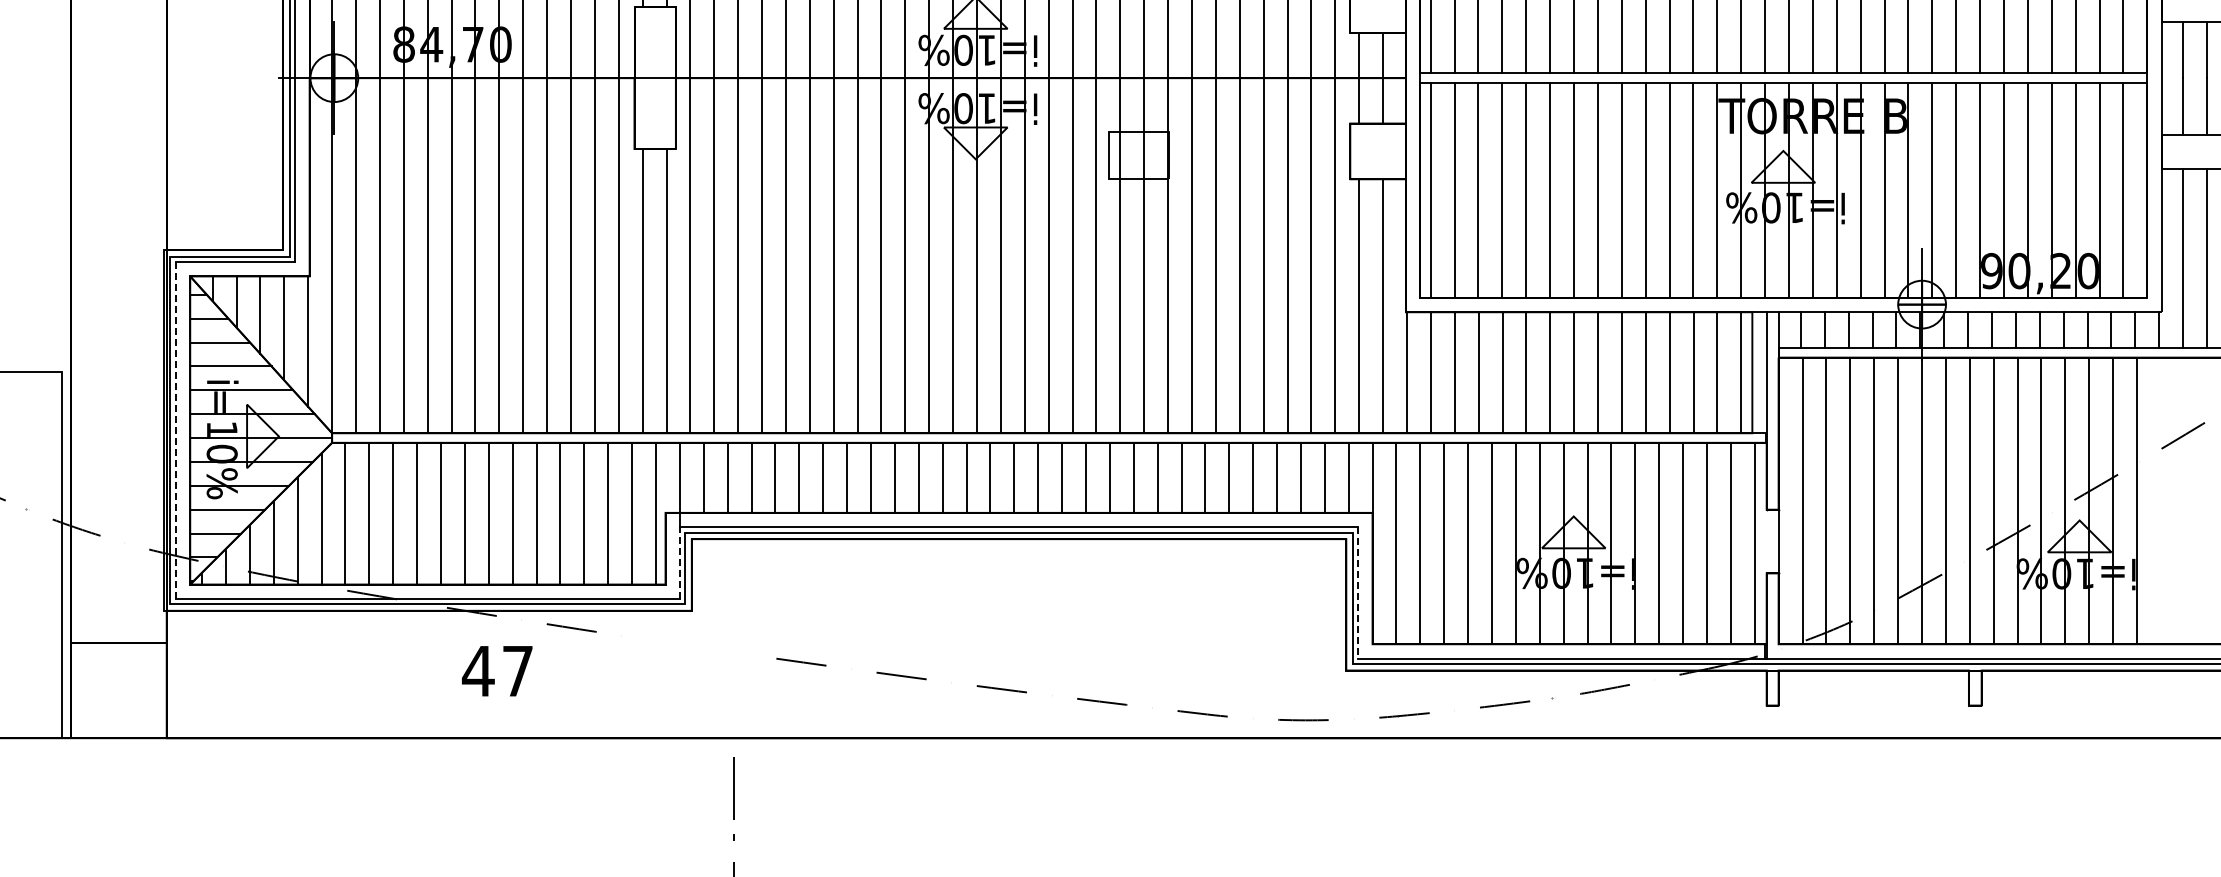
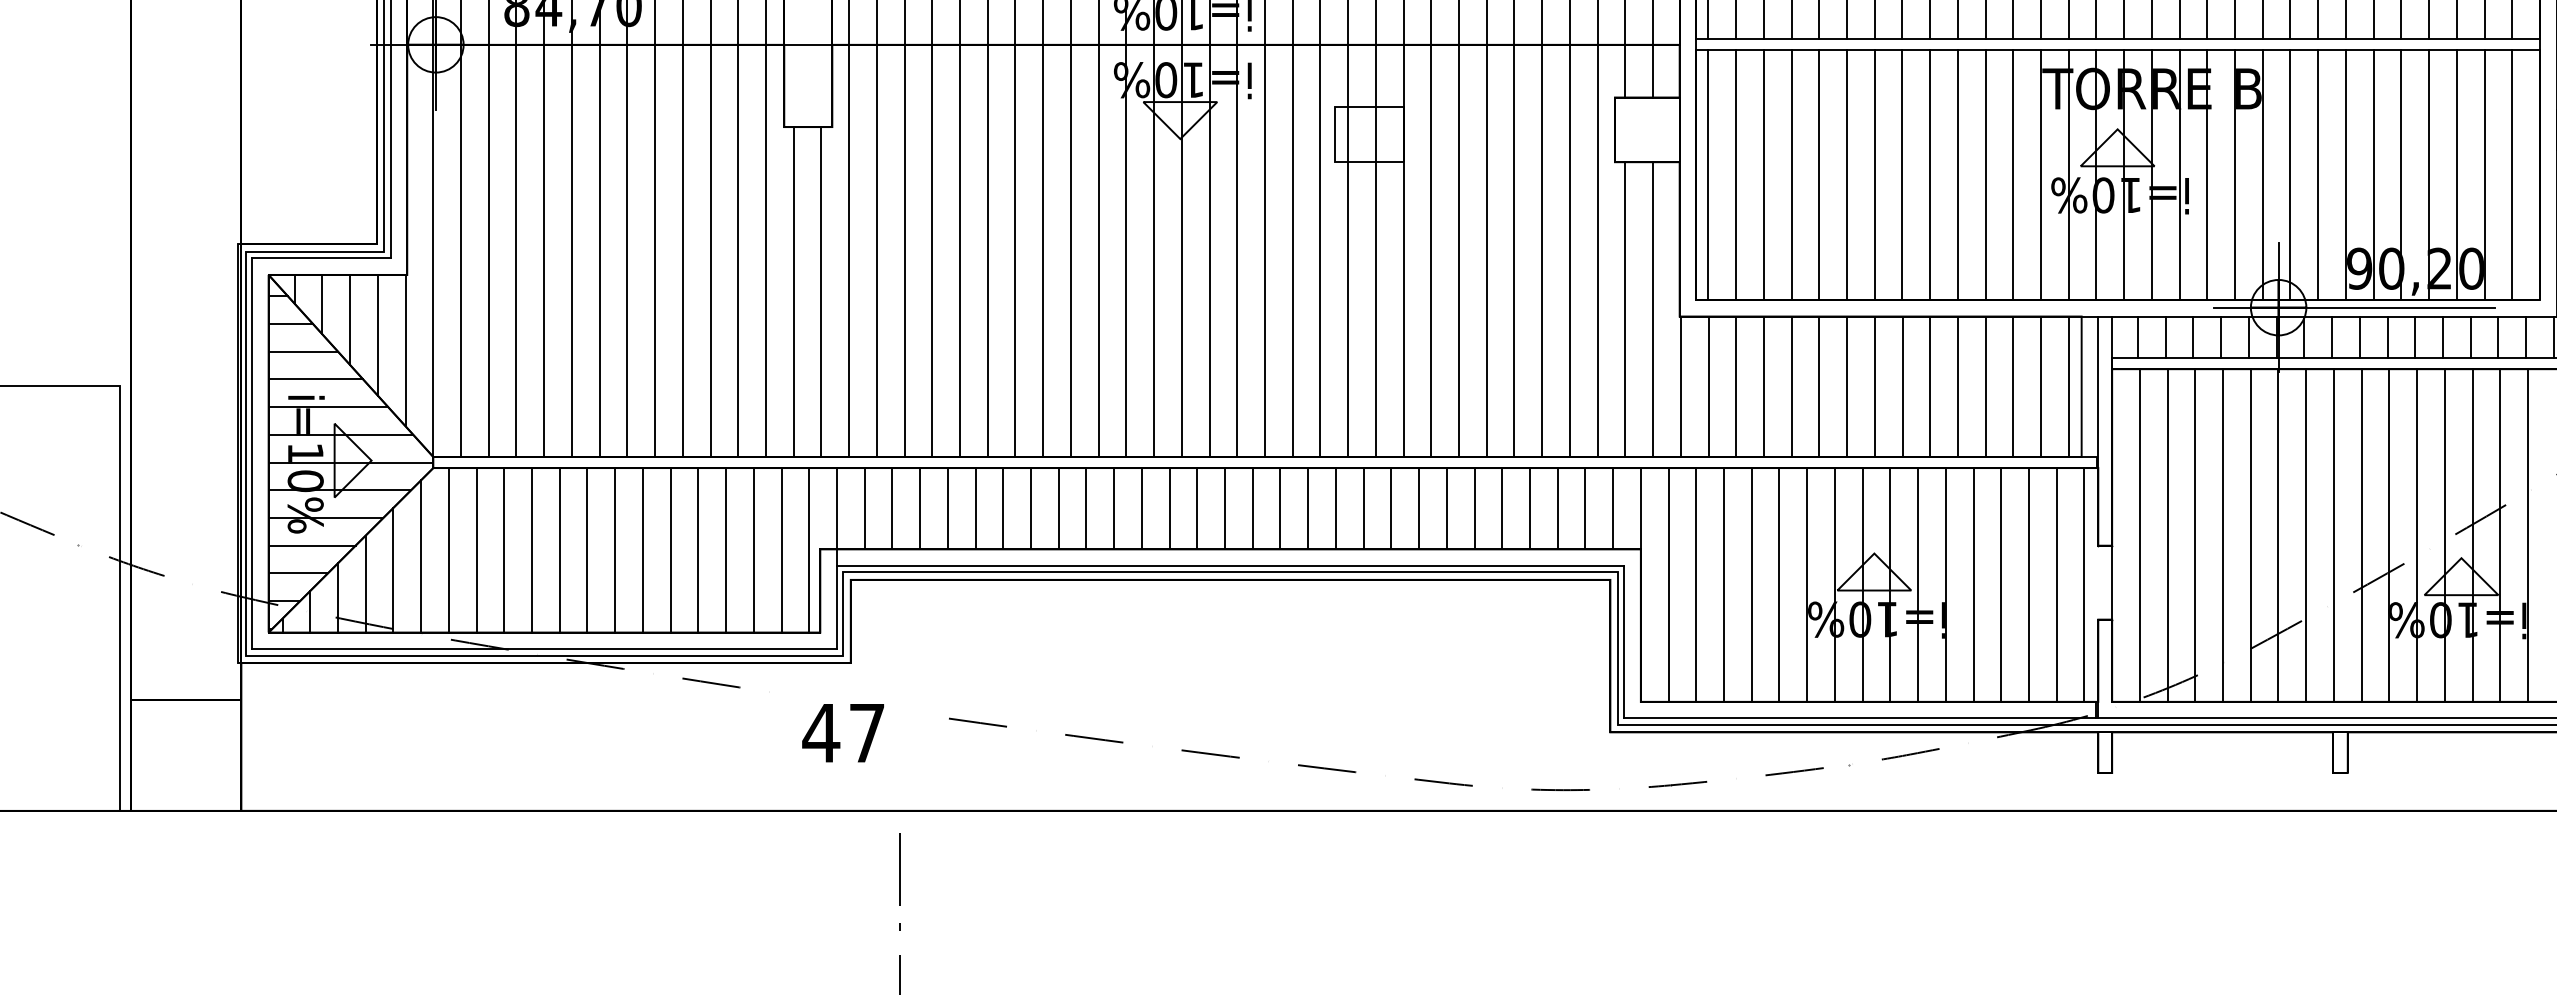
line: (1987, 304) -> (2354, 307), added
line: (175, 430) -> (251, 453), dashed -> solid
line: (679, 563) -> (836, 608), dashed -> solid
line: (1358, 592) -> (1624, 641), dashed -> solid
text: (497, 671) -> (843, 733), moved

